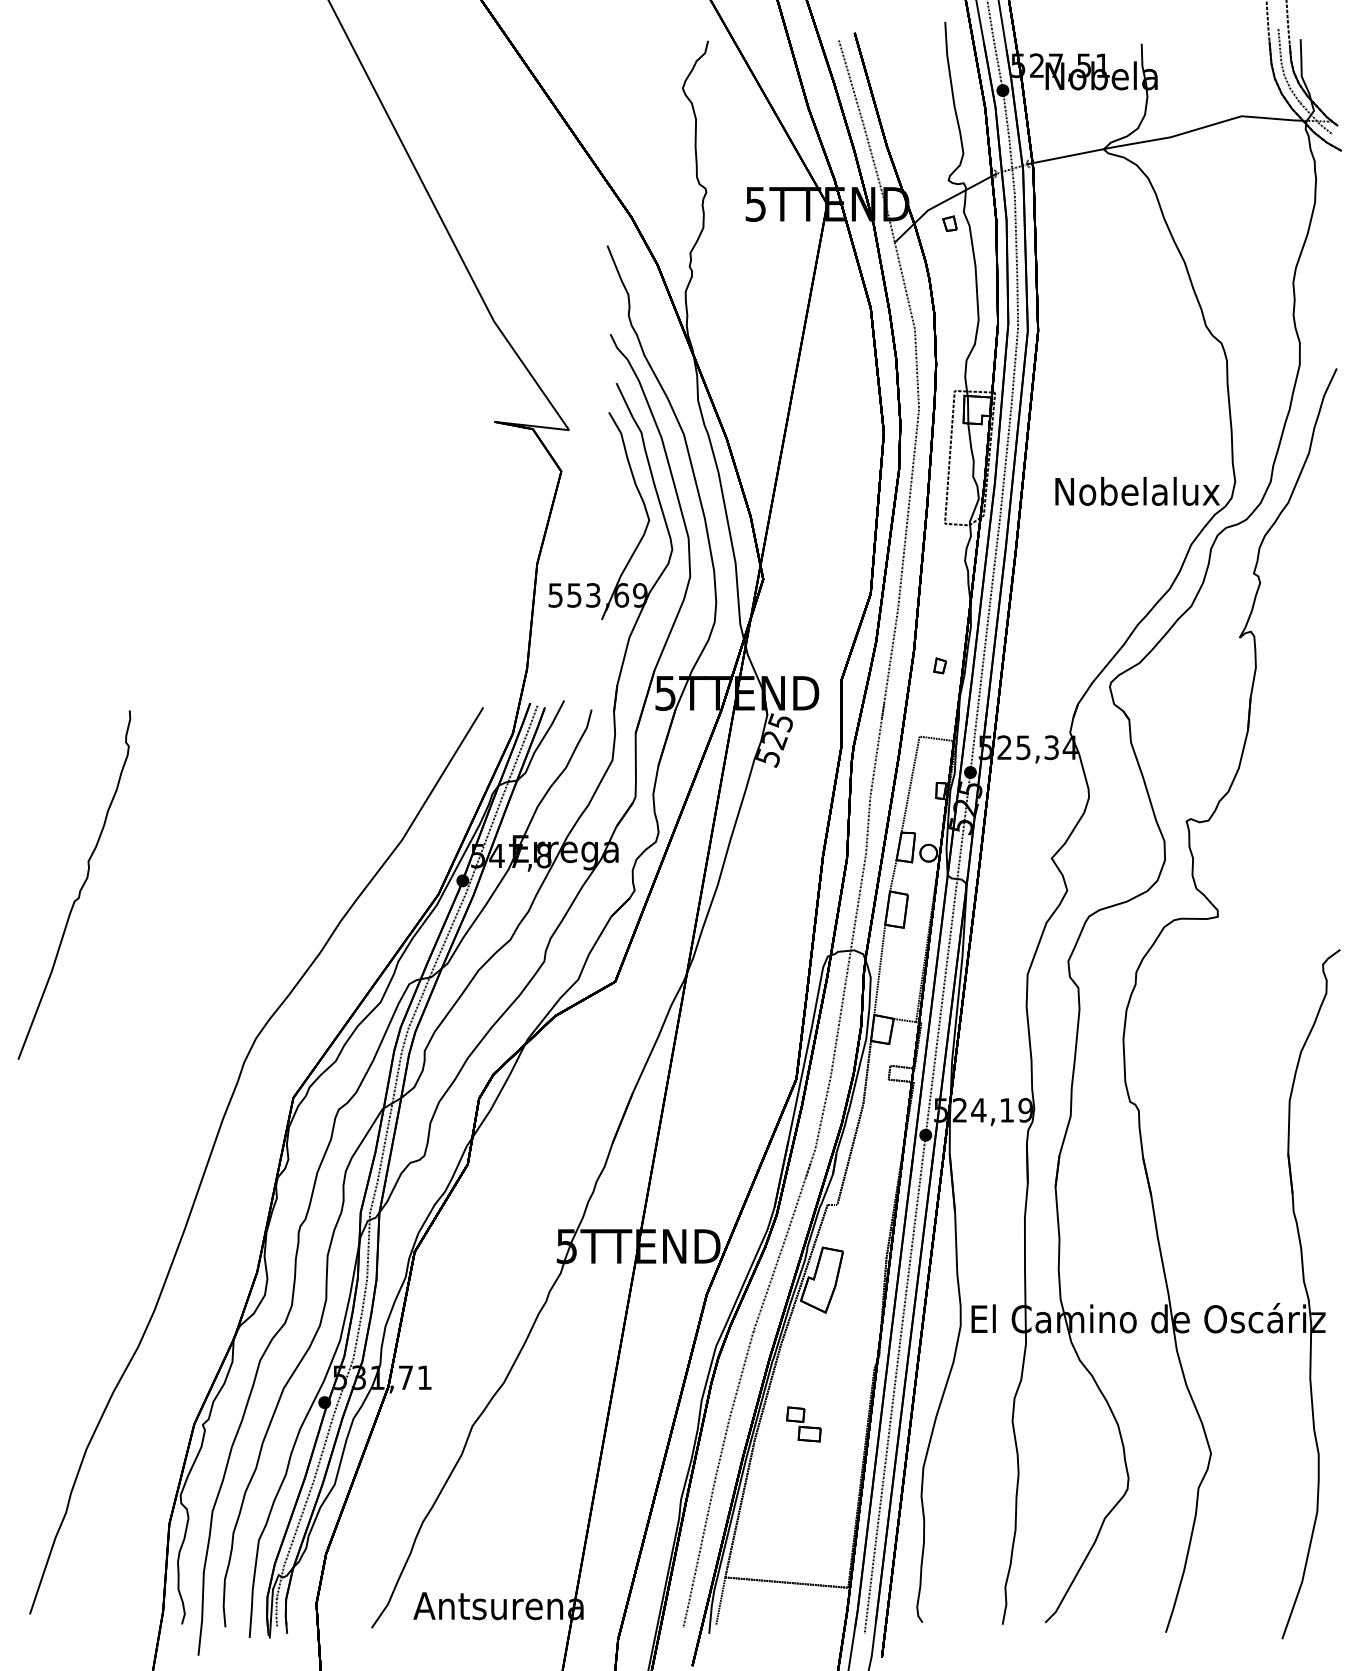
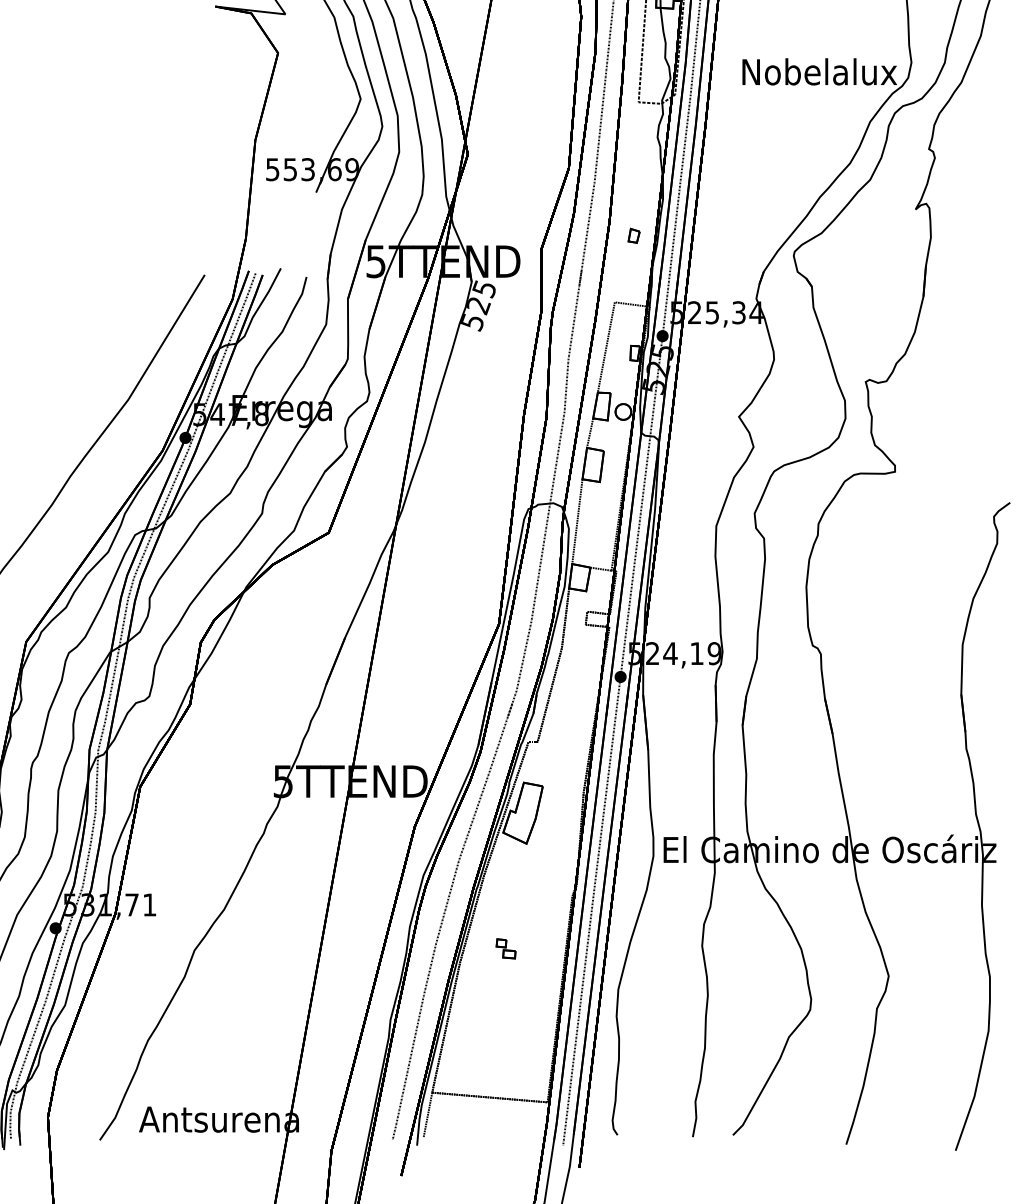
part: (803, 1424) -> (505, 948), size x0.6

